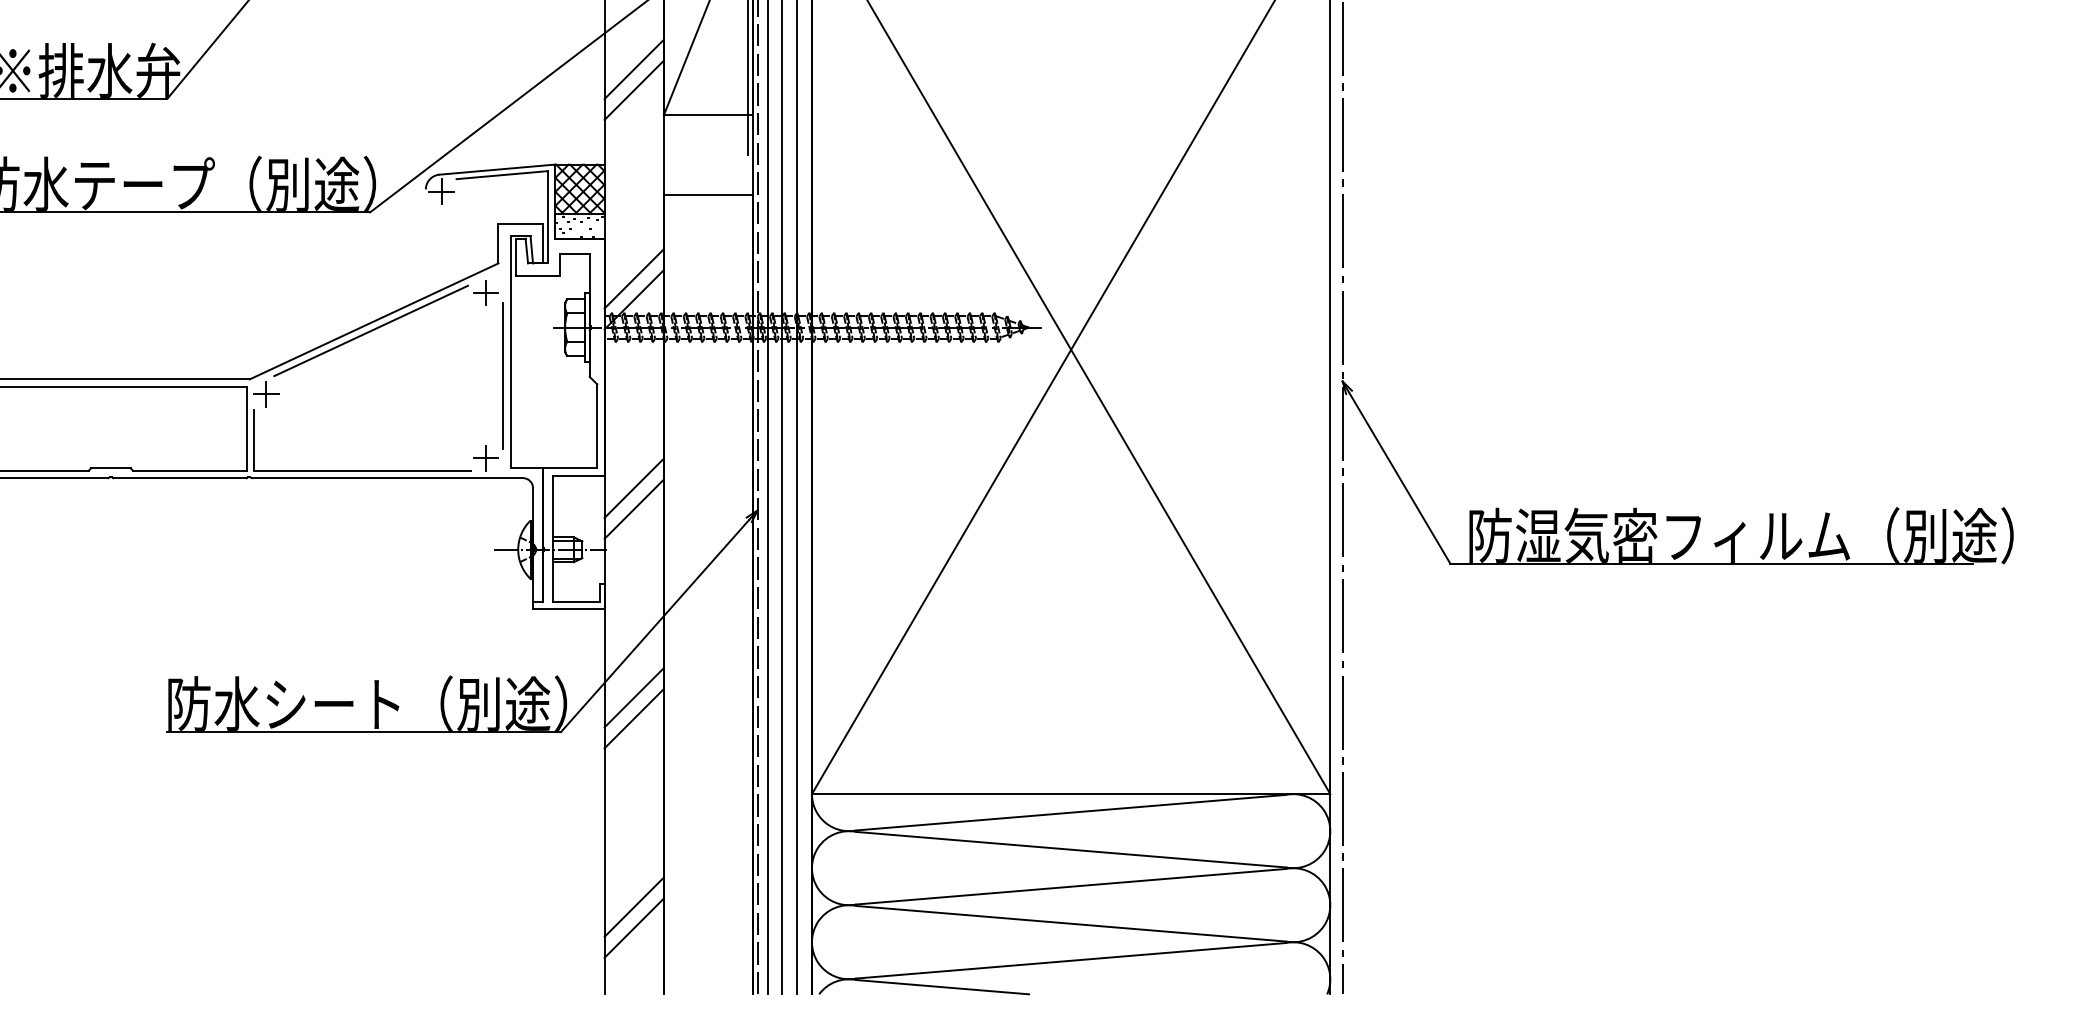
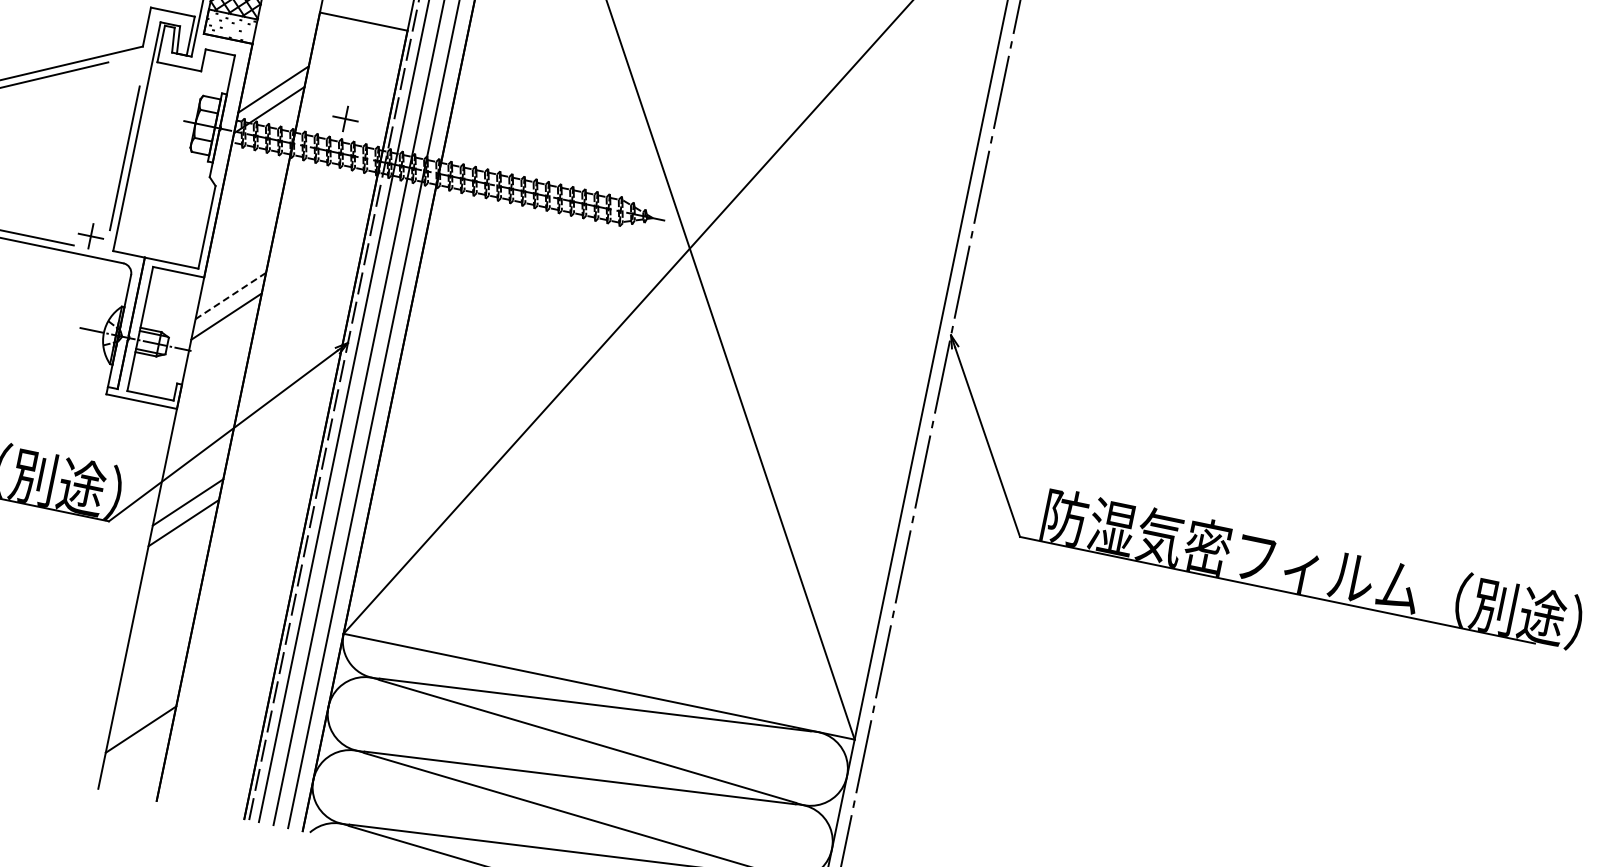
part: (485, 292) -> (345, 118), moved
line: (634, 488) -> (231, 296), solid -> dashed
line: (633, 906) -> (144, 708), removed

